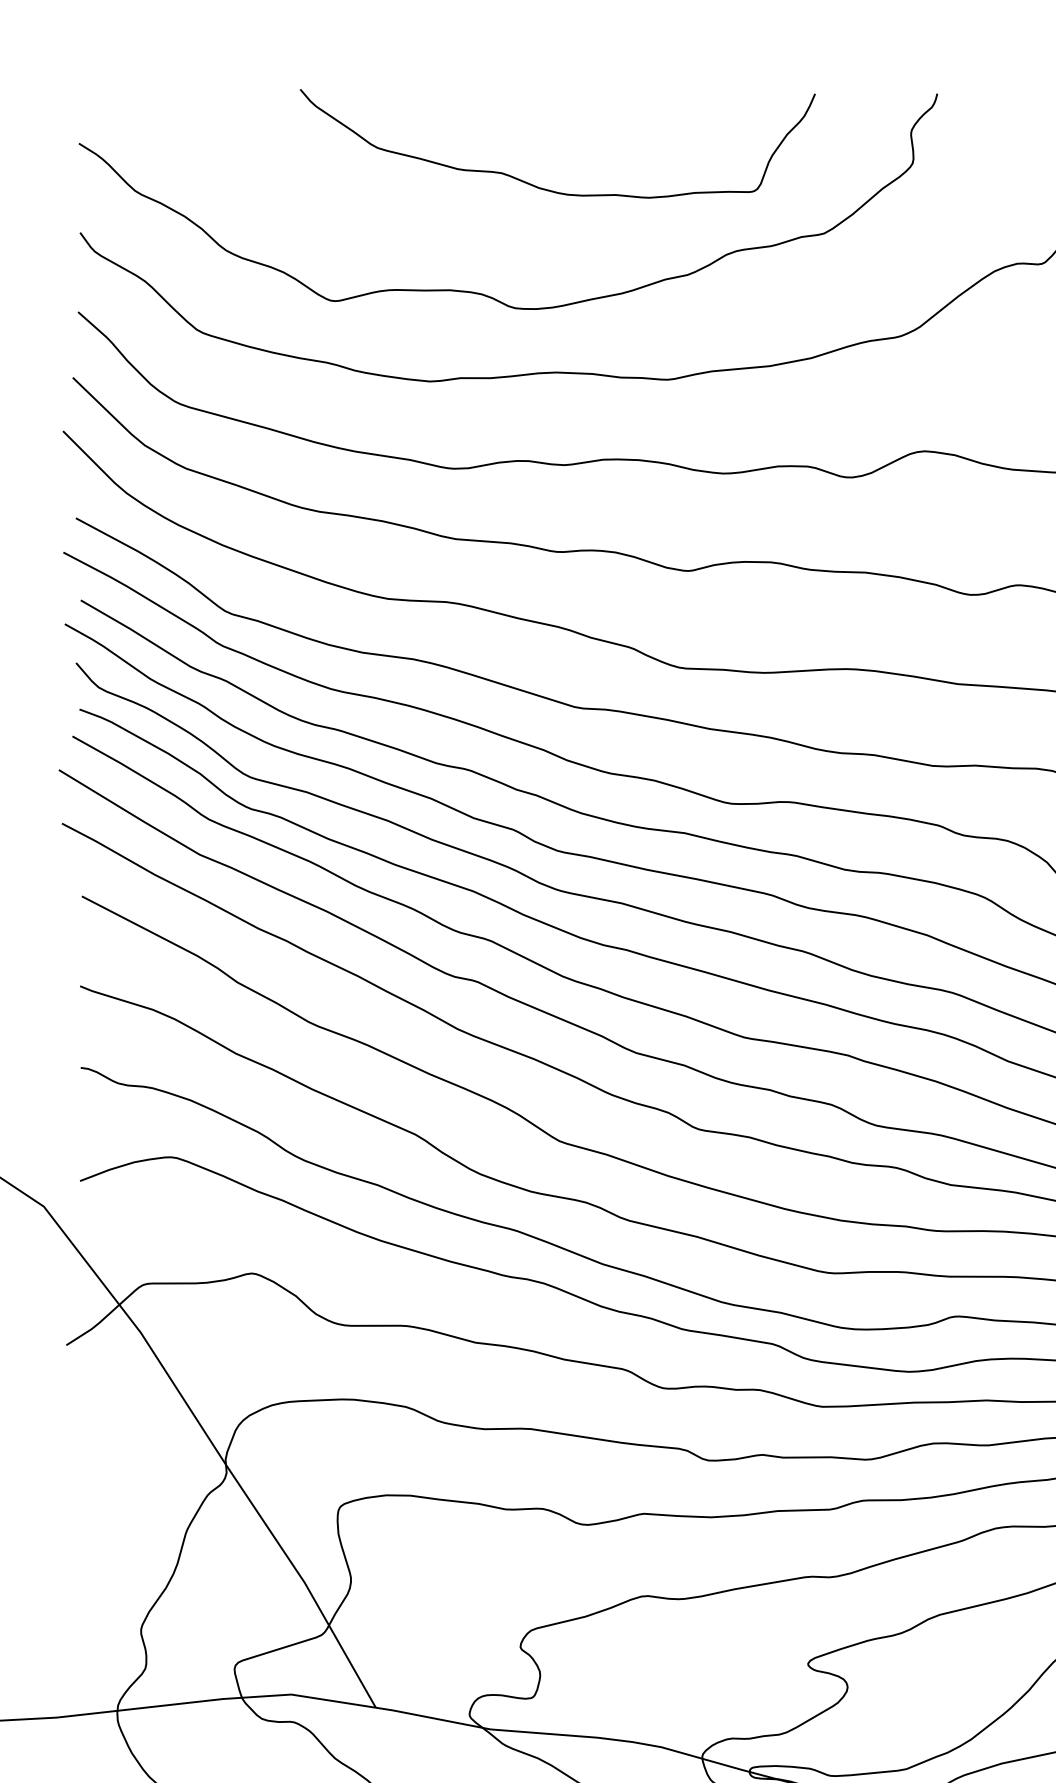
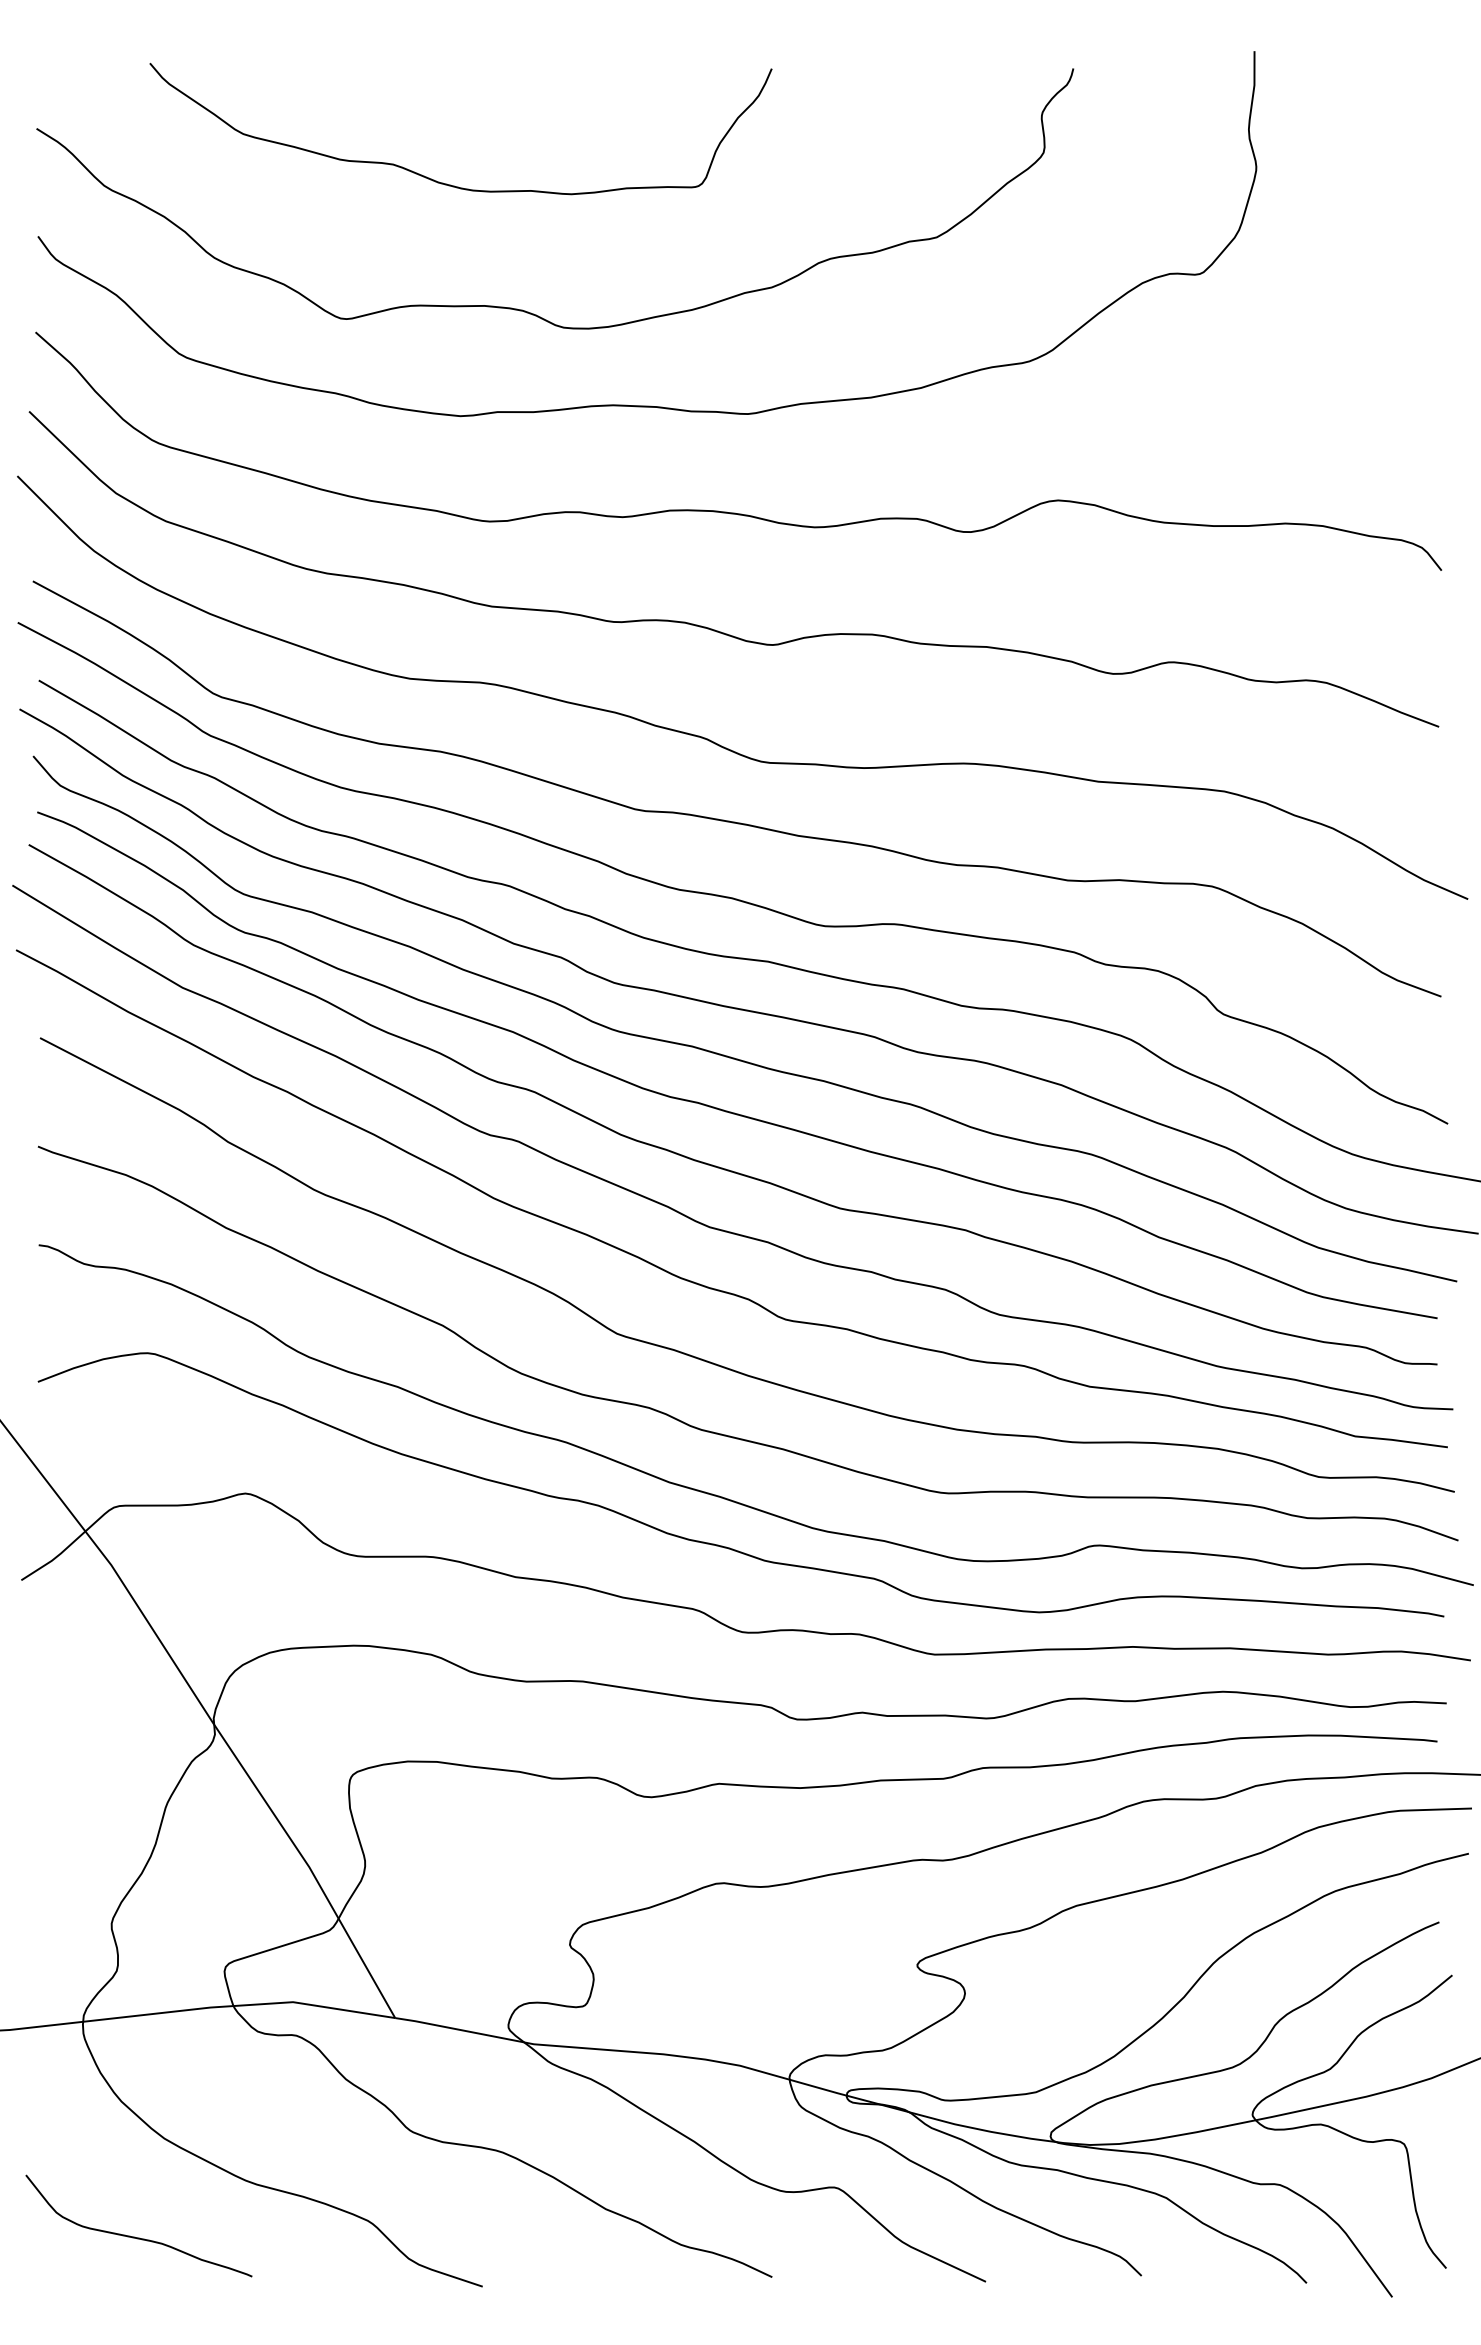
curve: (543, 188) -> (443, 182), moved

